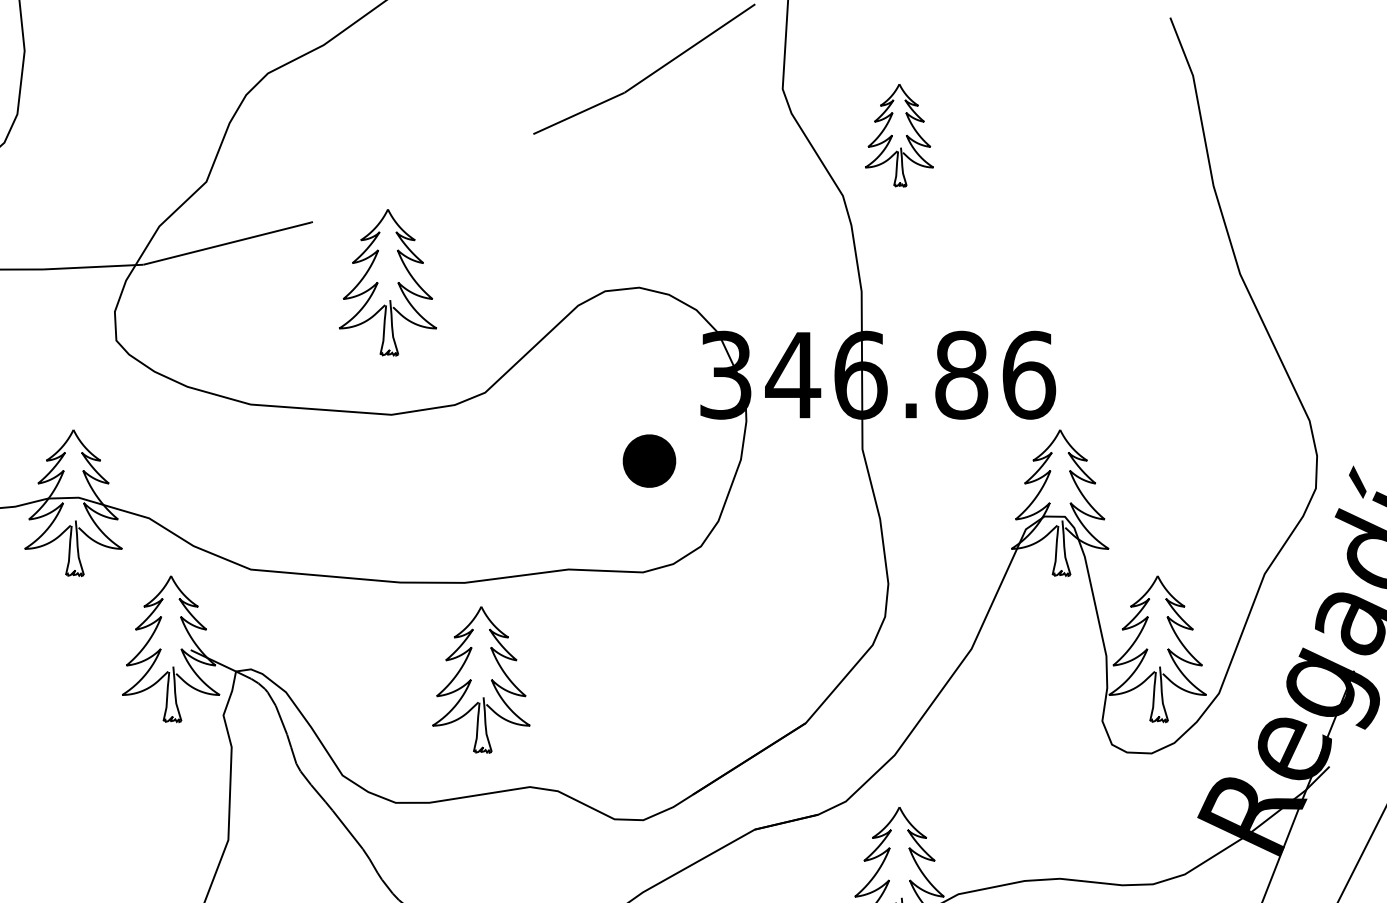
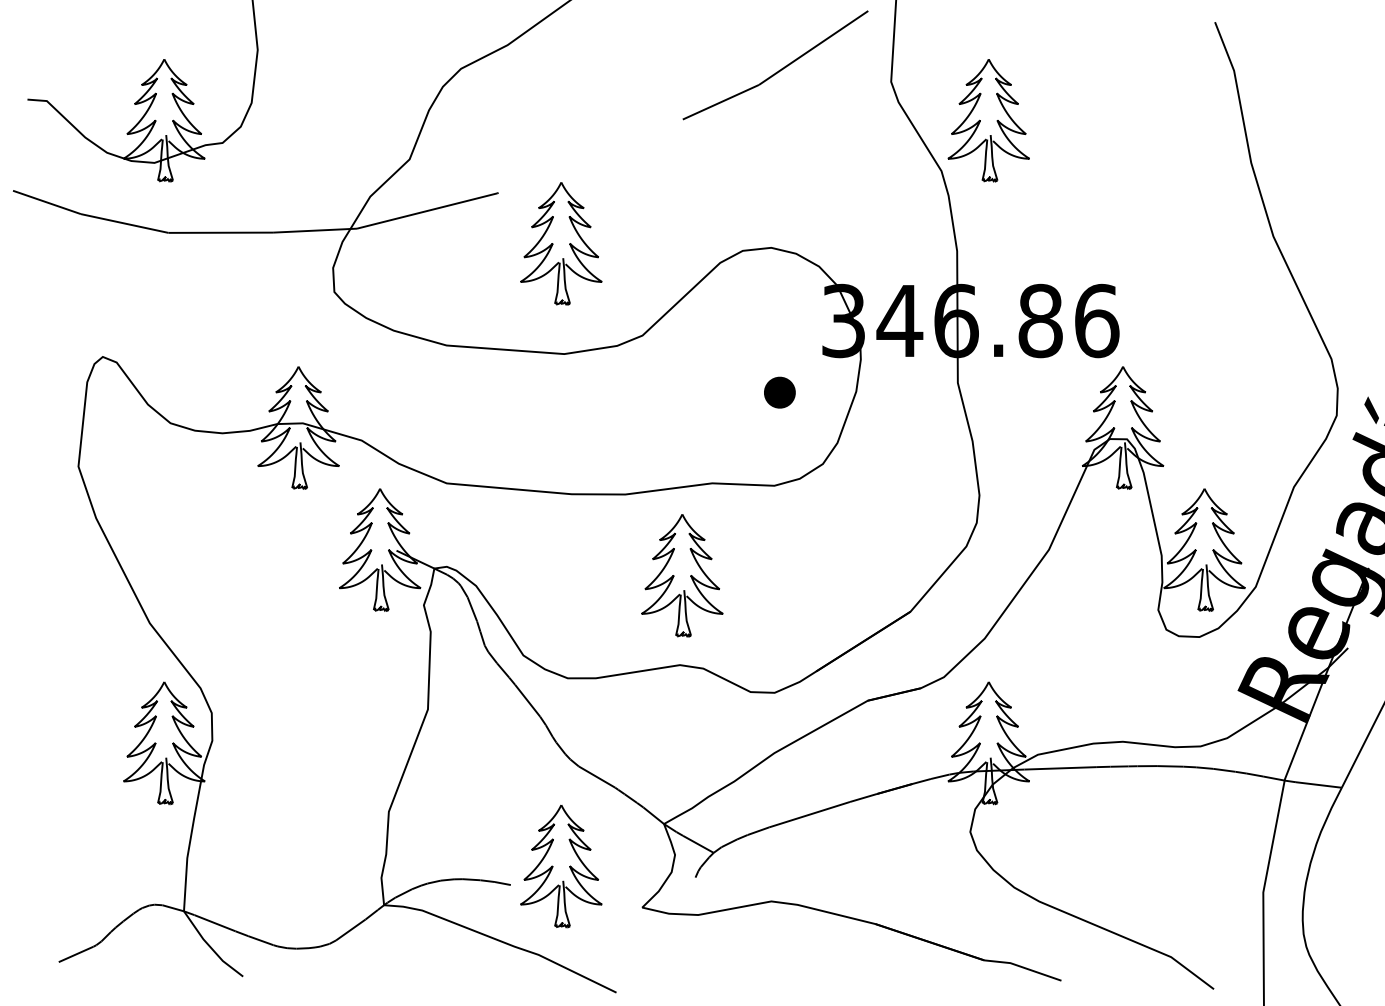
part: (899, 135) -> (988, 120), size x1.43
part: (649, 460) -> (779, 392), size x0.71
part: (481, 679) -> (682, 575), moved

